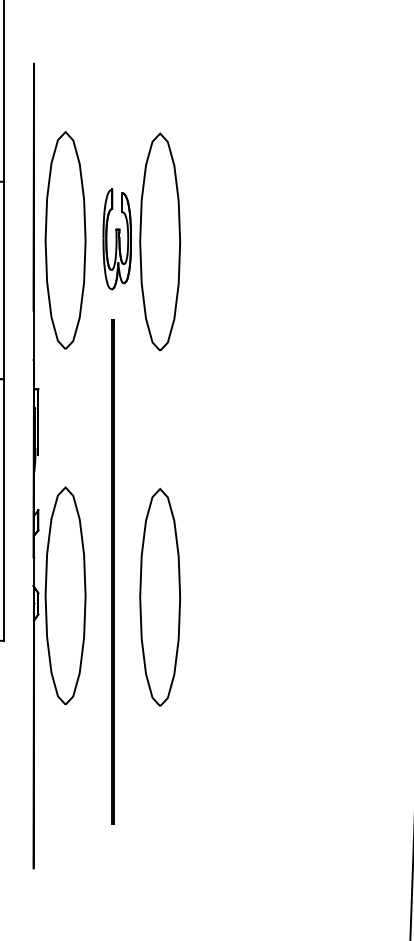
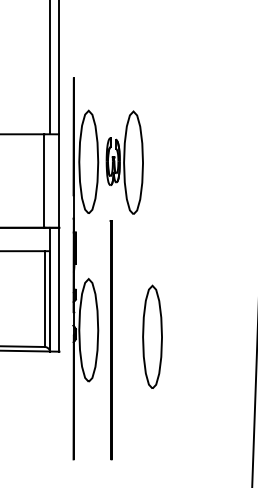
line: (111, 572) -> (110, 340), moved
part: (160, 596) -> (152, 336), moved

